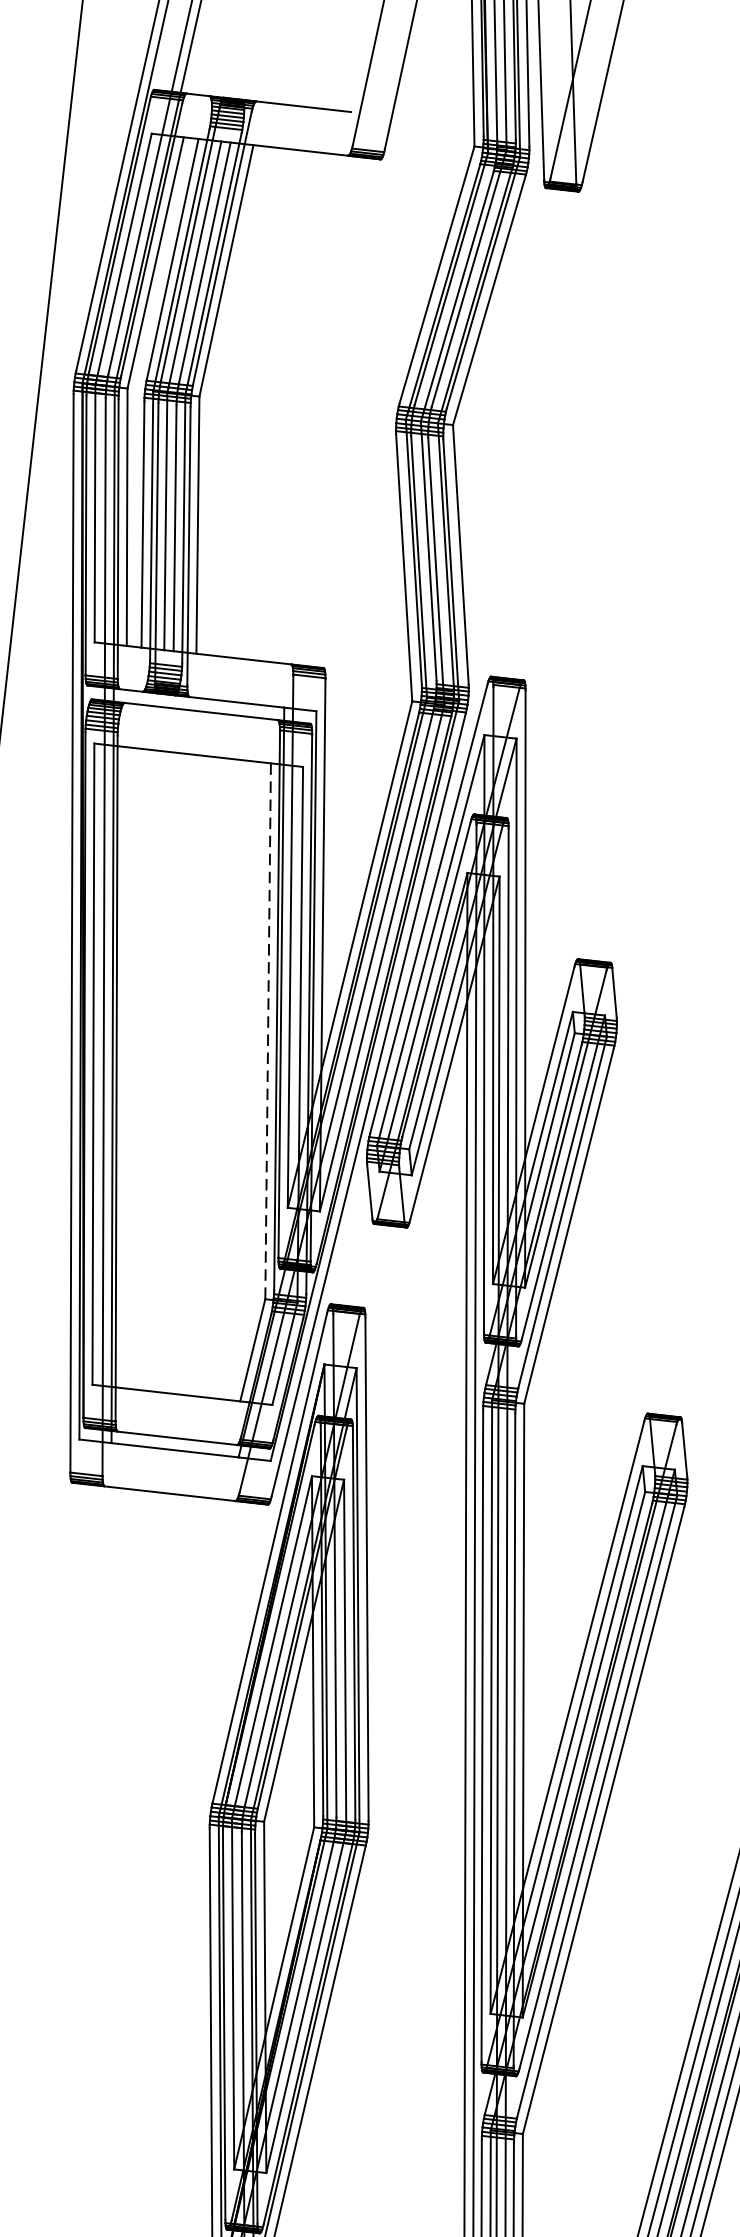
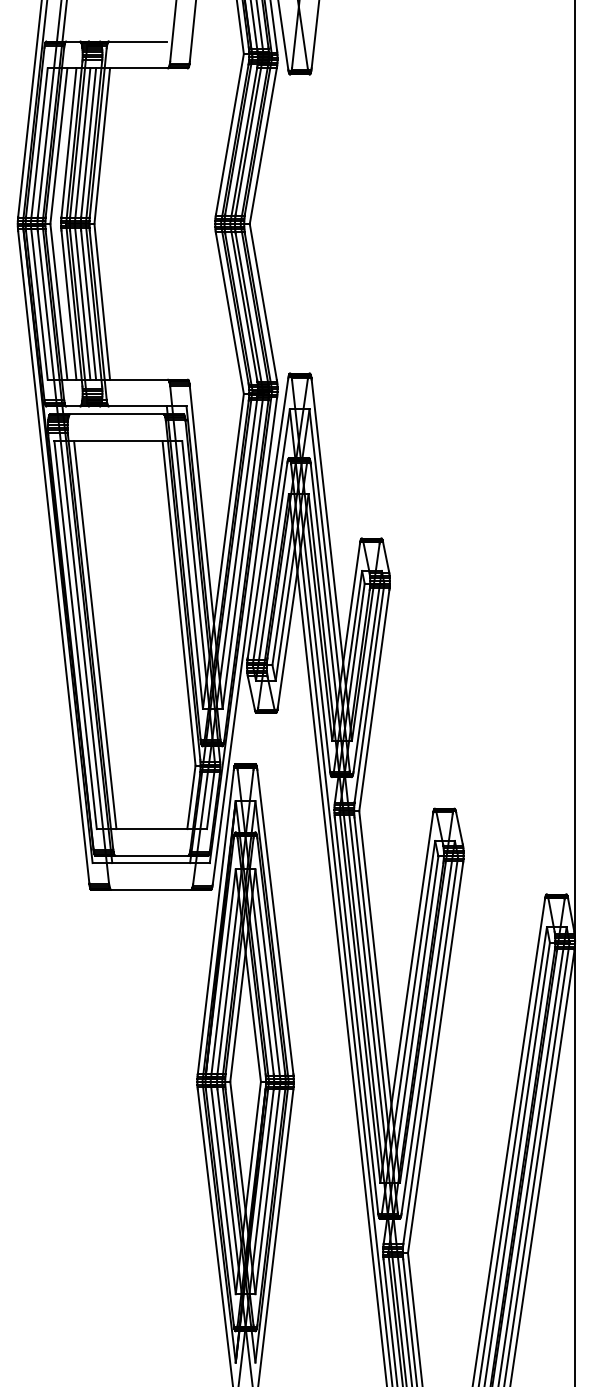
line: (268, 1031) -> (179, 603), dashed -> solid
line: (125, 1068) -> (95, 635), added

